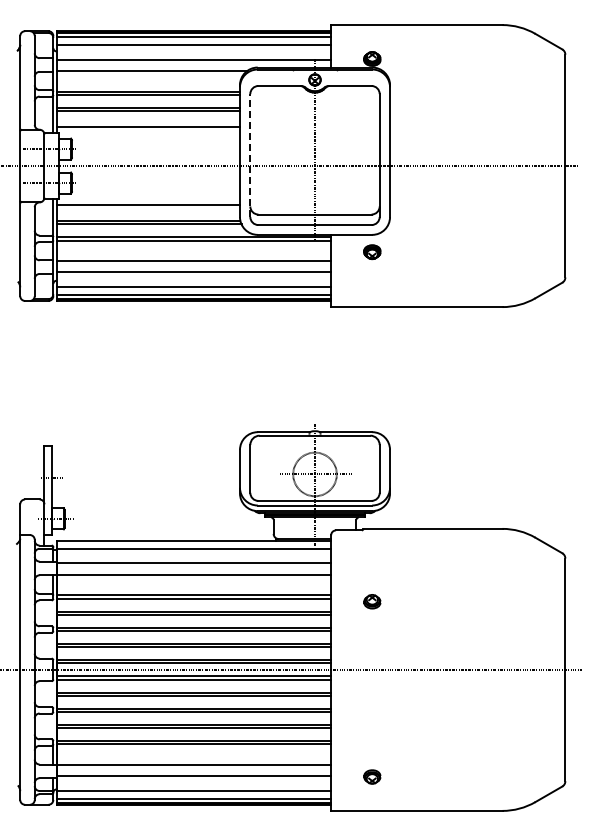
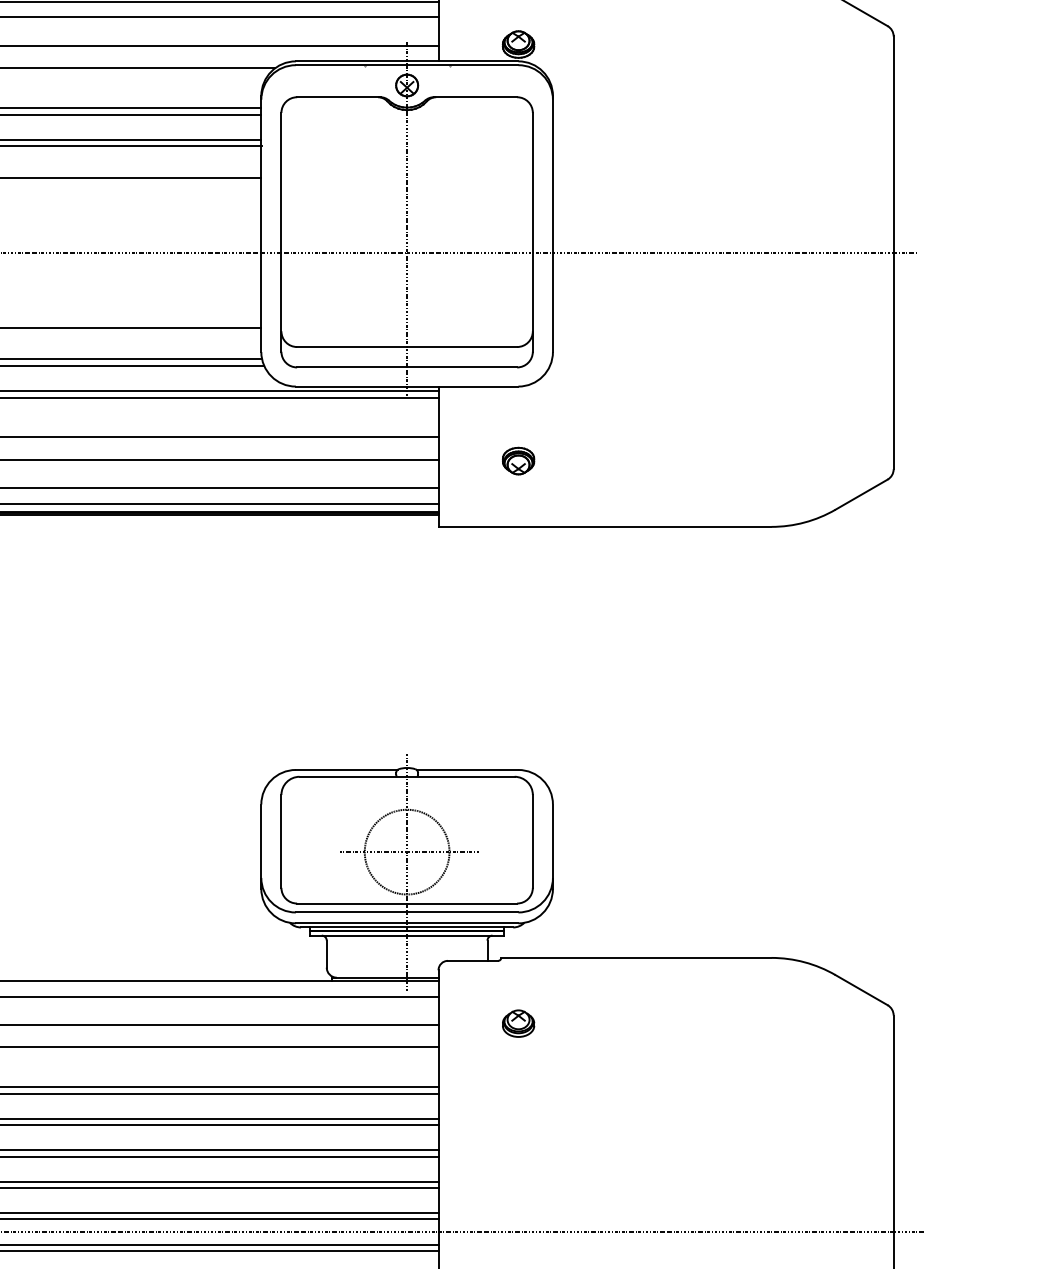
line: (250, 155) -> (281, 232), dashed -> solid
part: (372, 252) -> (518, 461), moved
part: (372, 601) -> (518, 1023), moved

